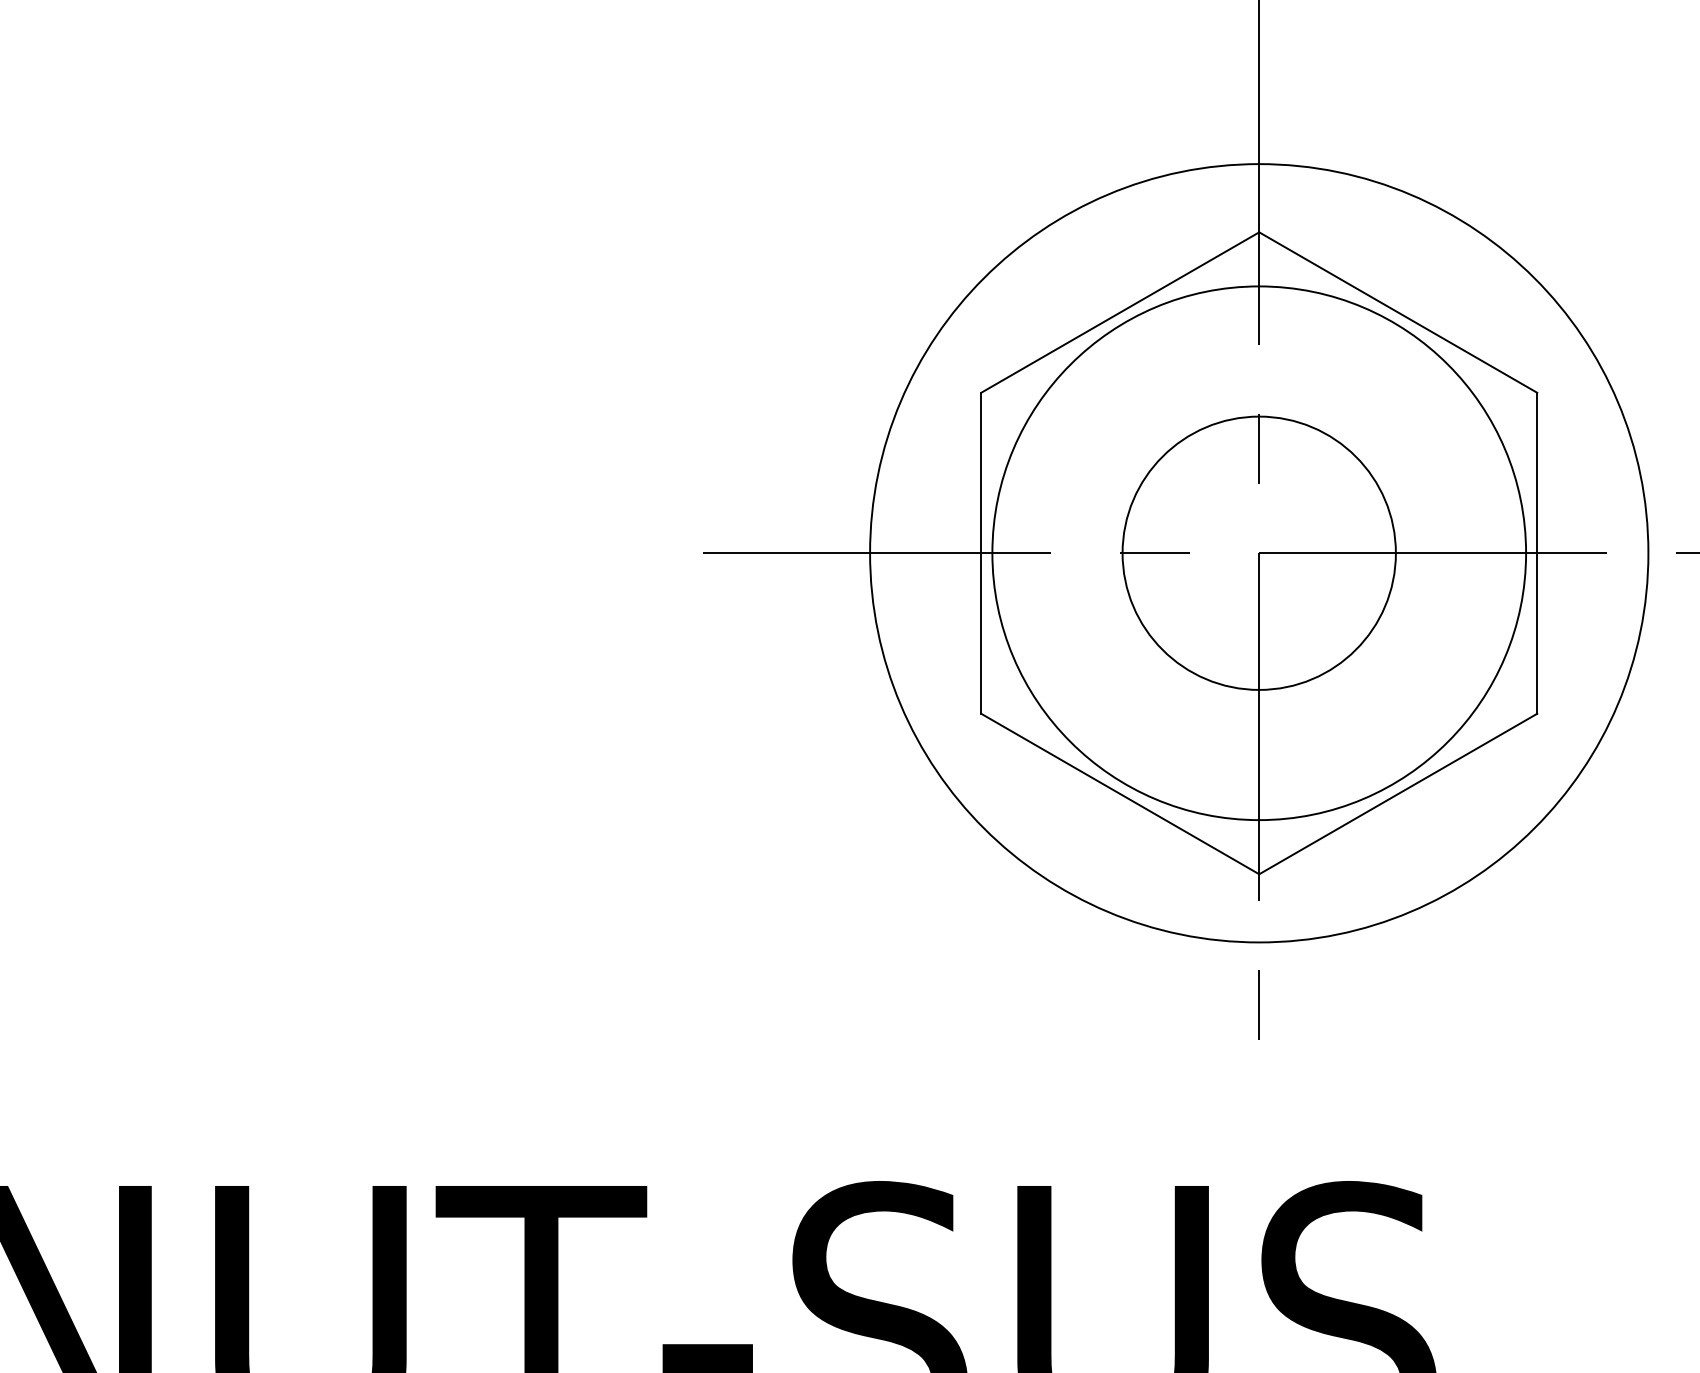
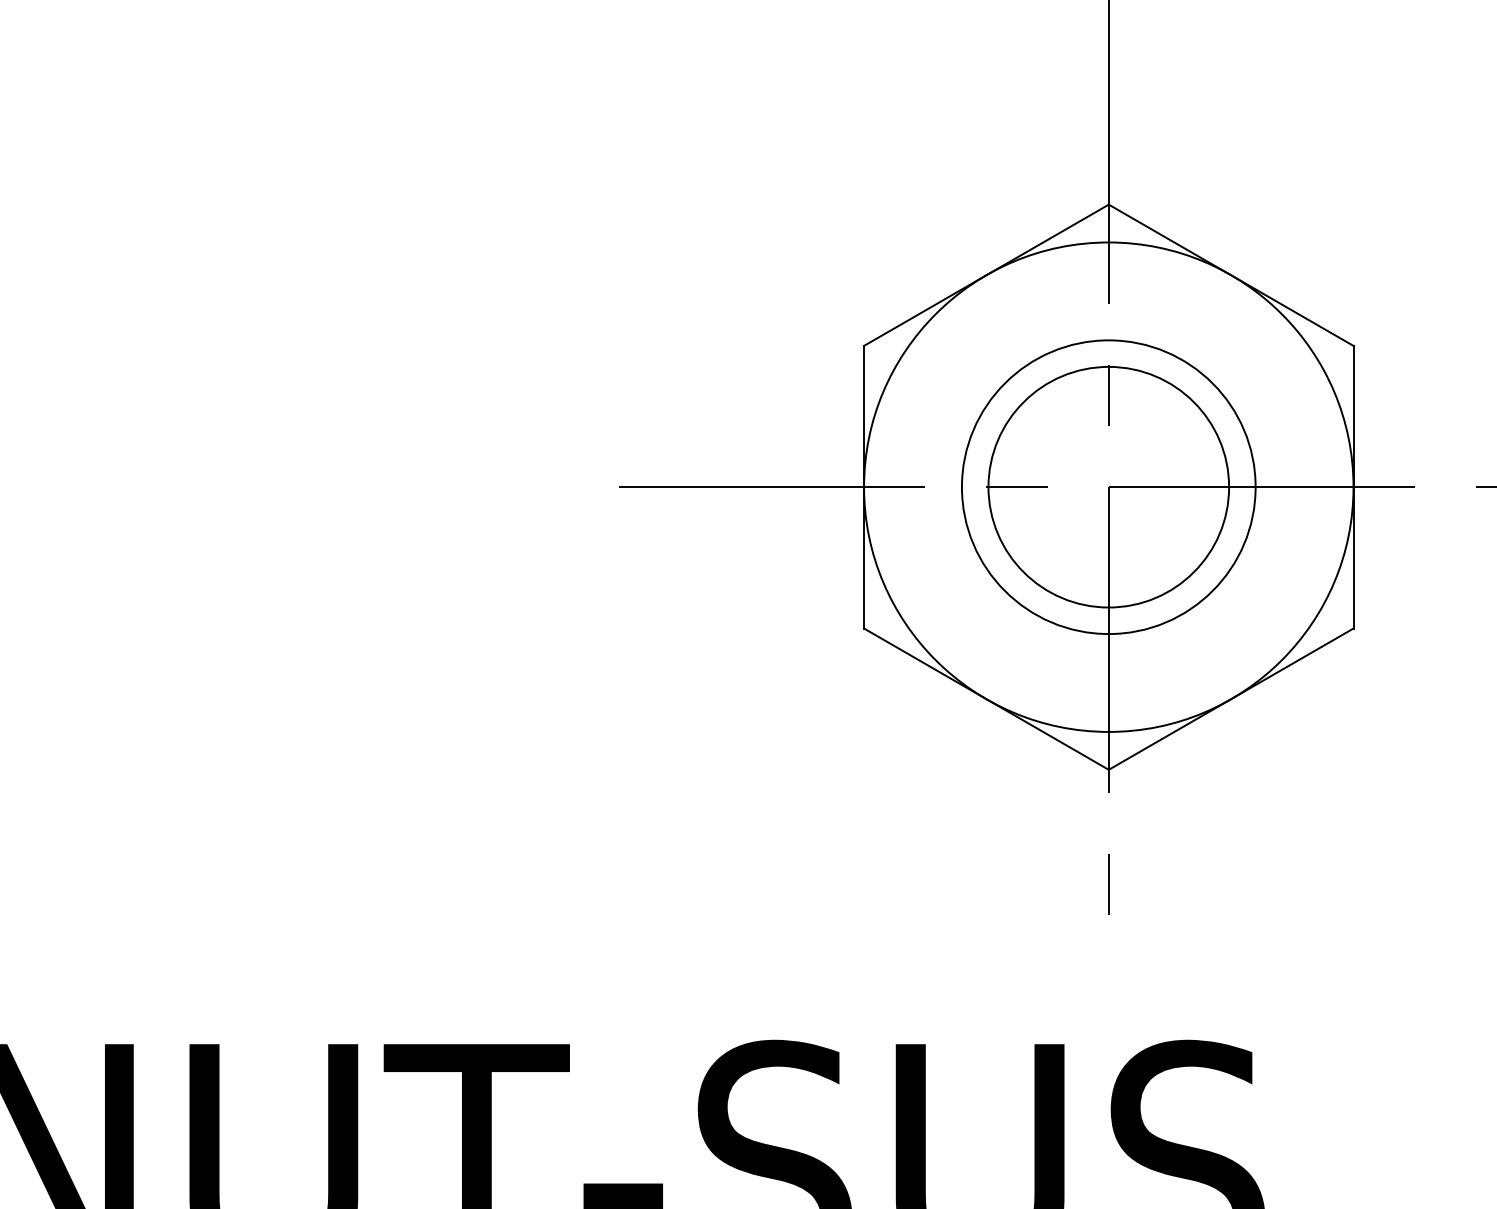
circle: (1259, 553) -> (1109, 487), size x0.62
circle: (1259, 553) -> (1109, 487), size x0.71

